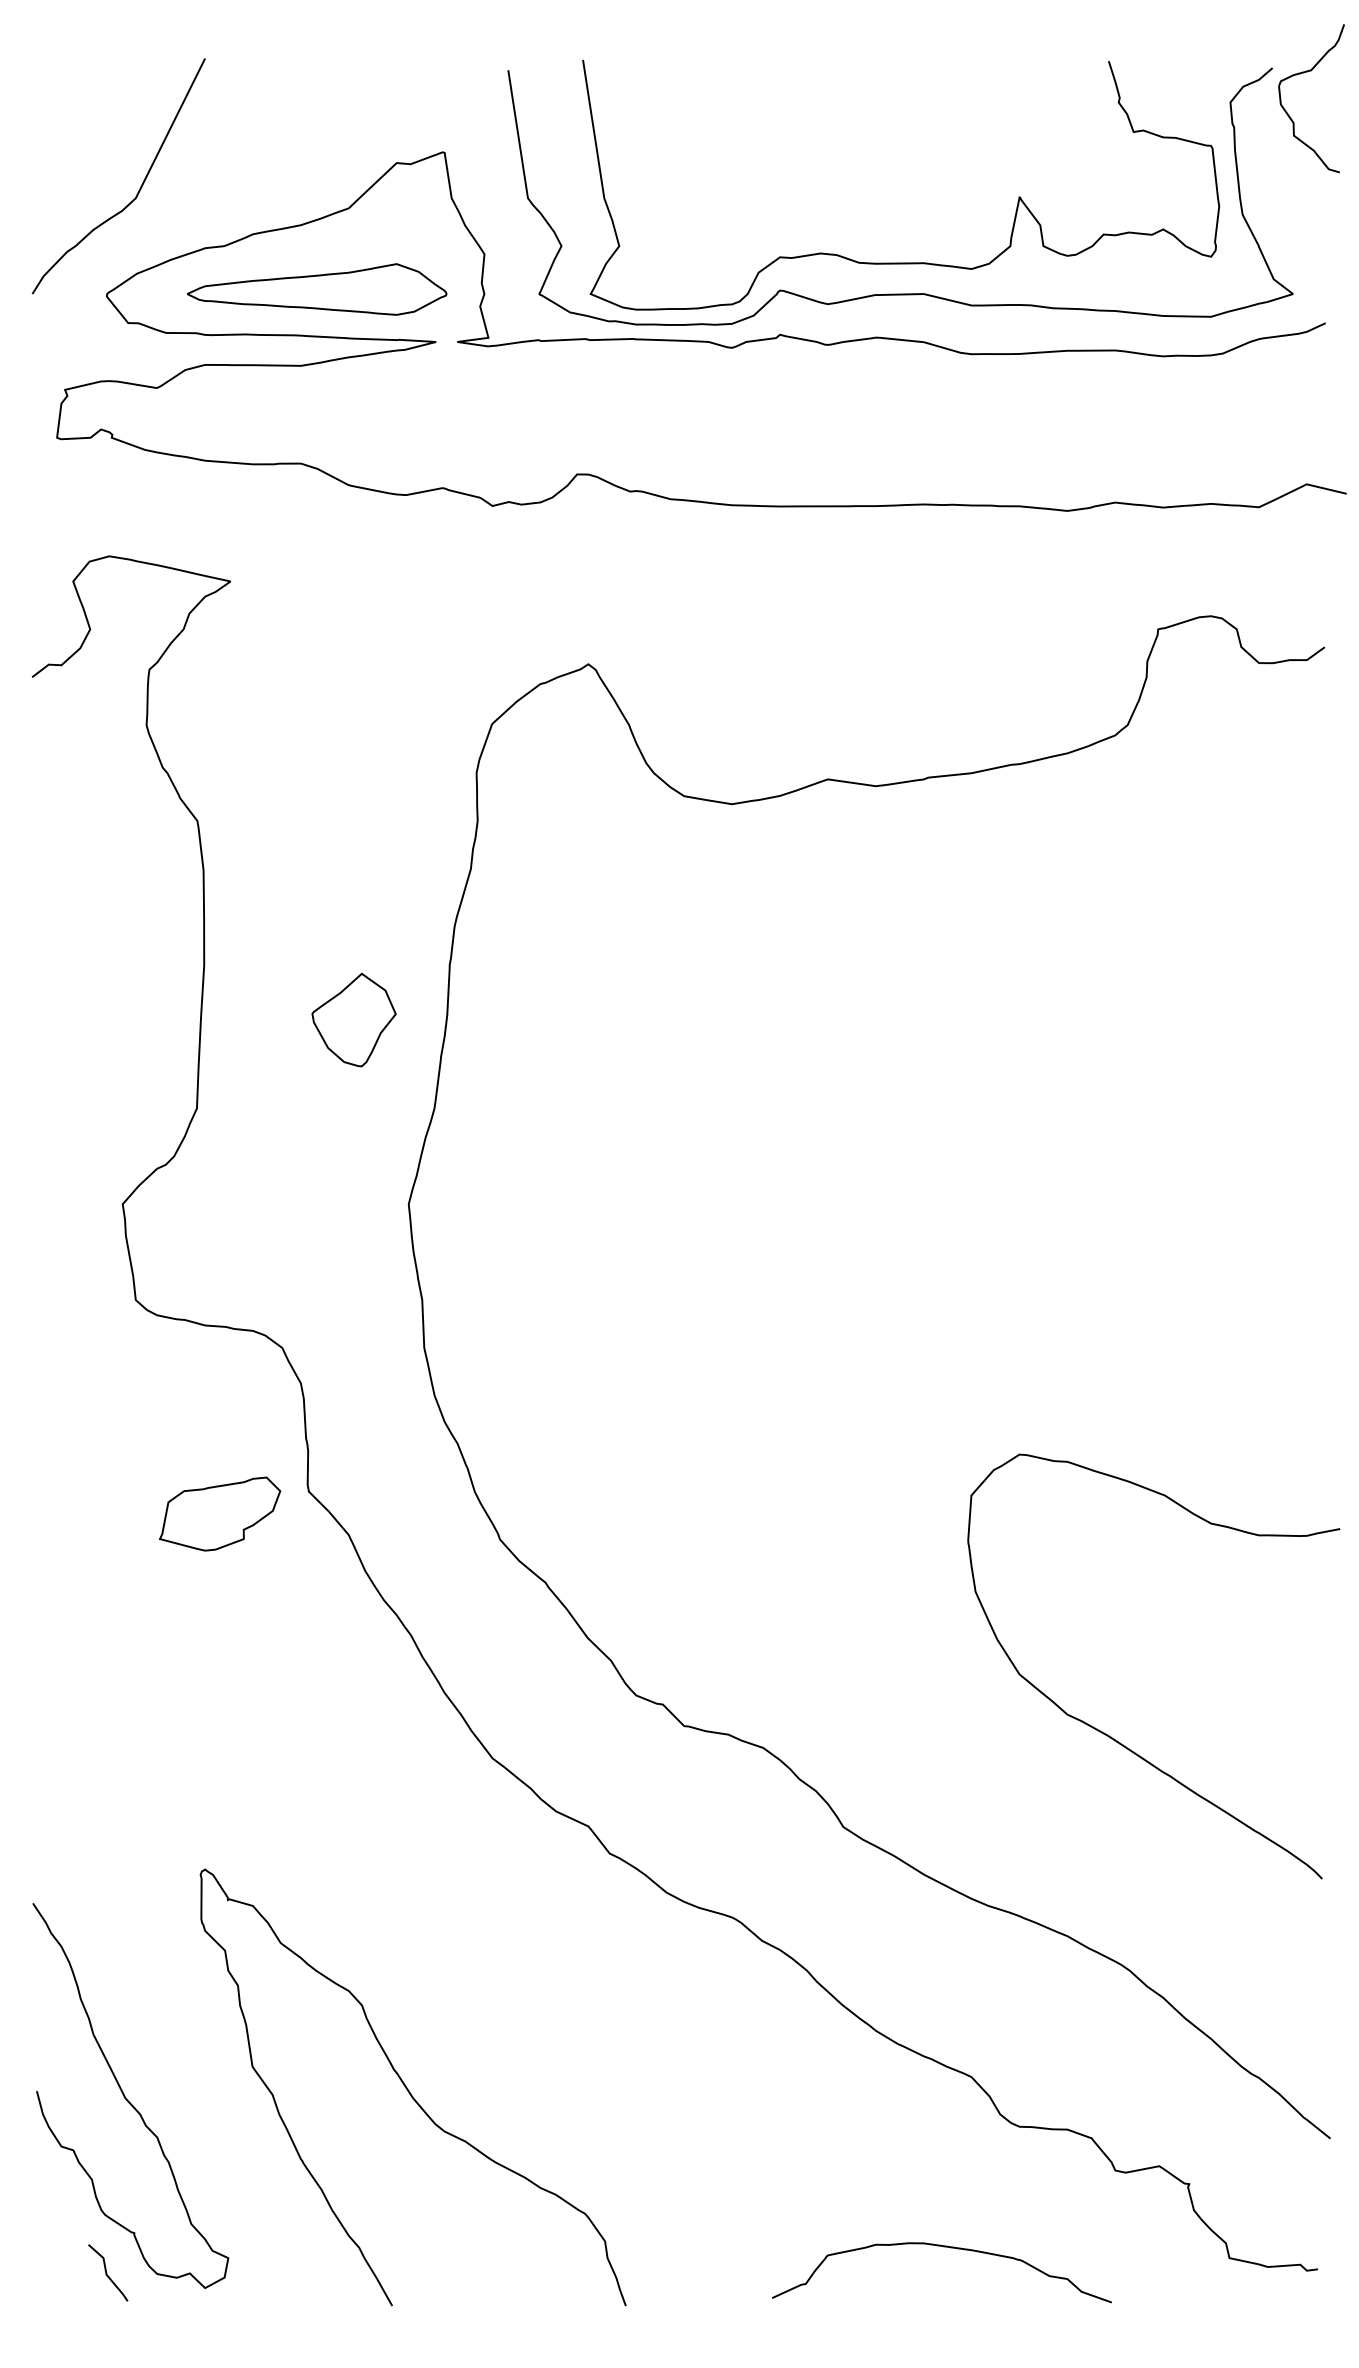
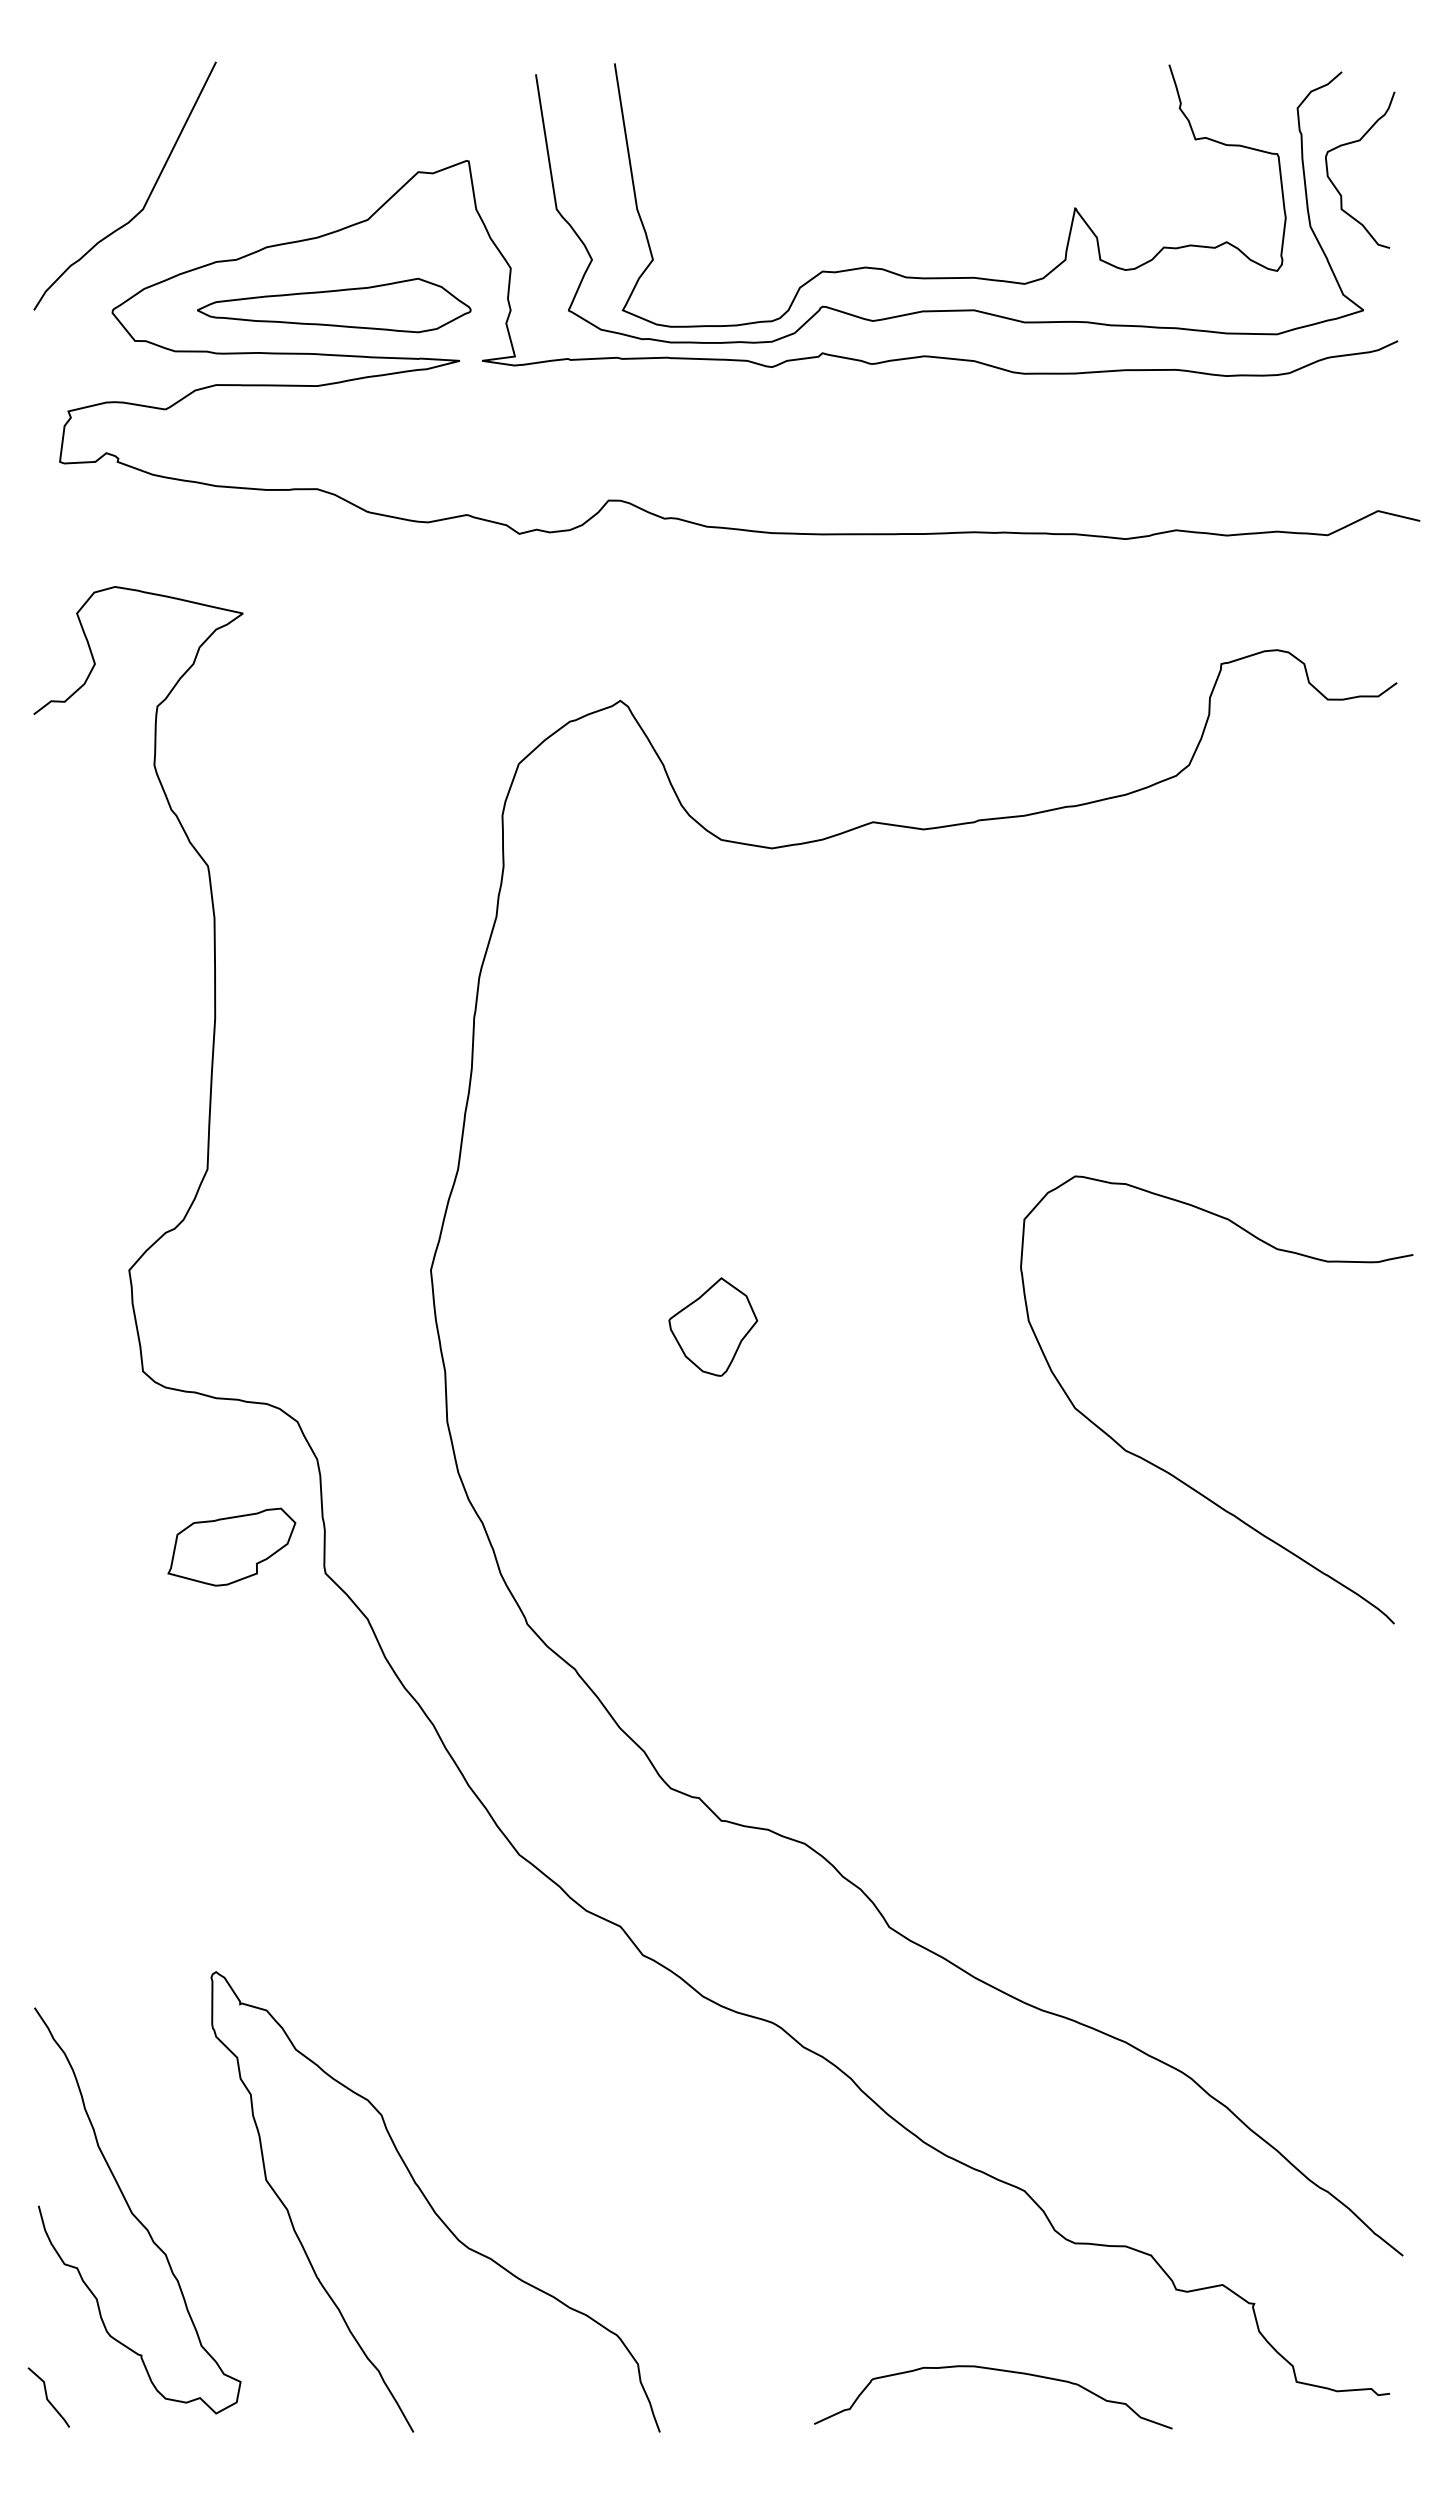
curve: (1304, 73) -> (1352, 143), moved
part: (354, 1019) -> (713, 1326), moved
part: (219, 1513) -> (231, 1546), moved
curve: (1110, 1736) -> (1171, 1473), moved
line: (106, 2272) -> (47, 2397), moved

